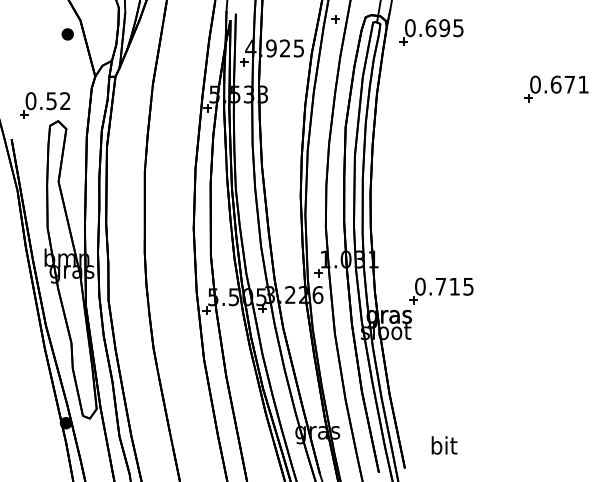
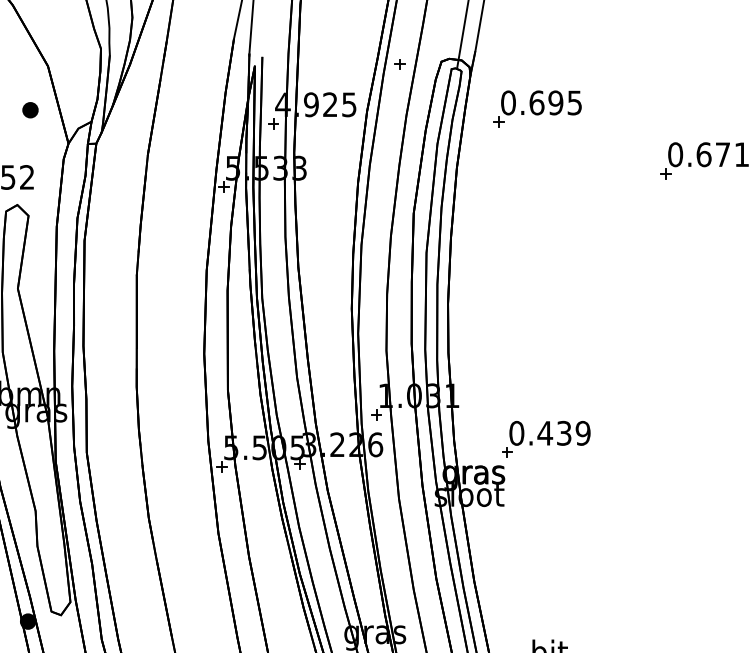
part: (431, 32) -> (537, 108), moved
part: (67, 34) -> (30, 110), moved
text: (454, 286) -> (563, 433), 0.715 -> 0.439

